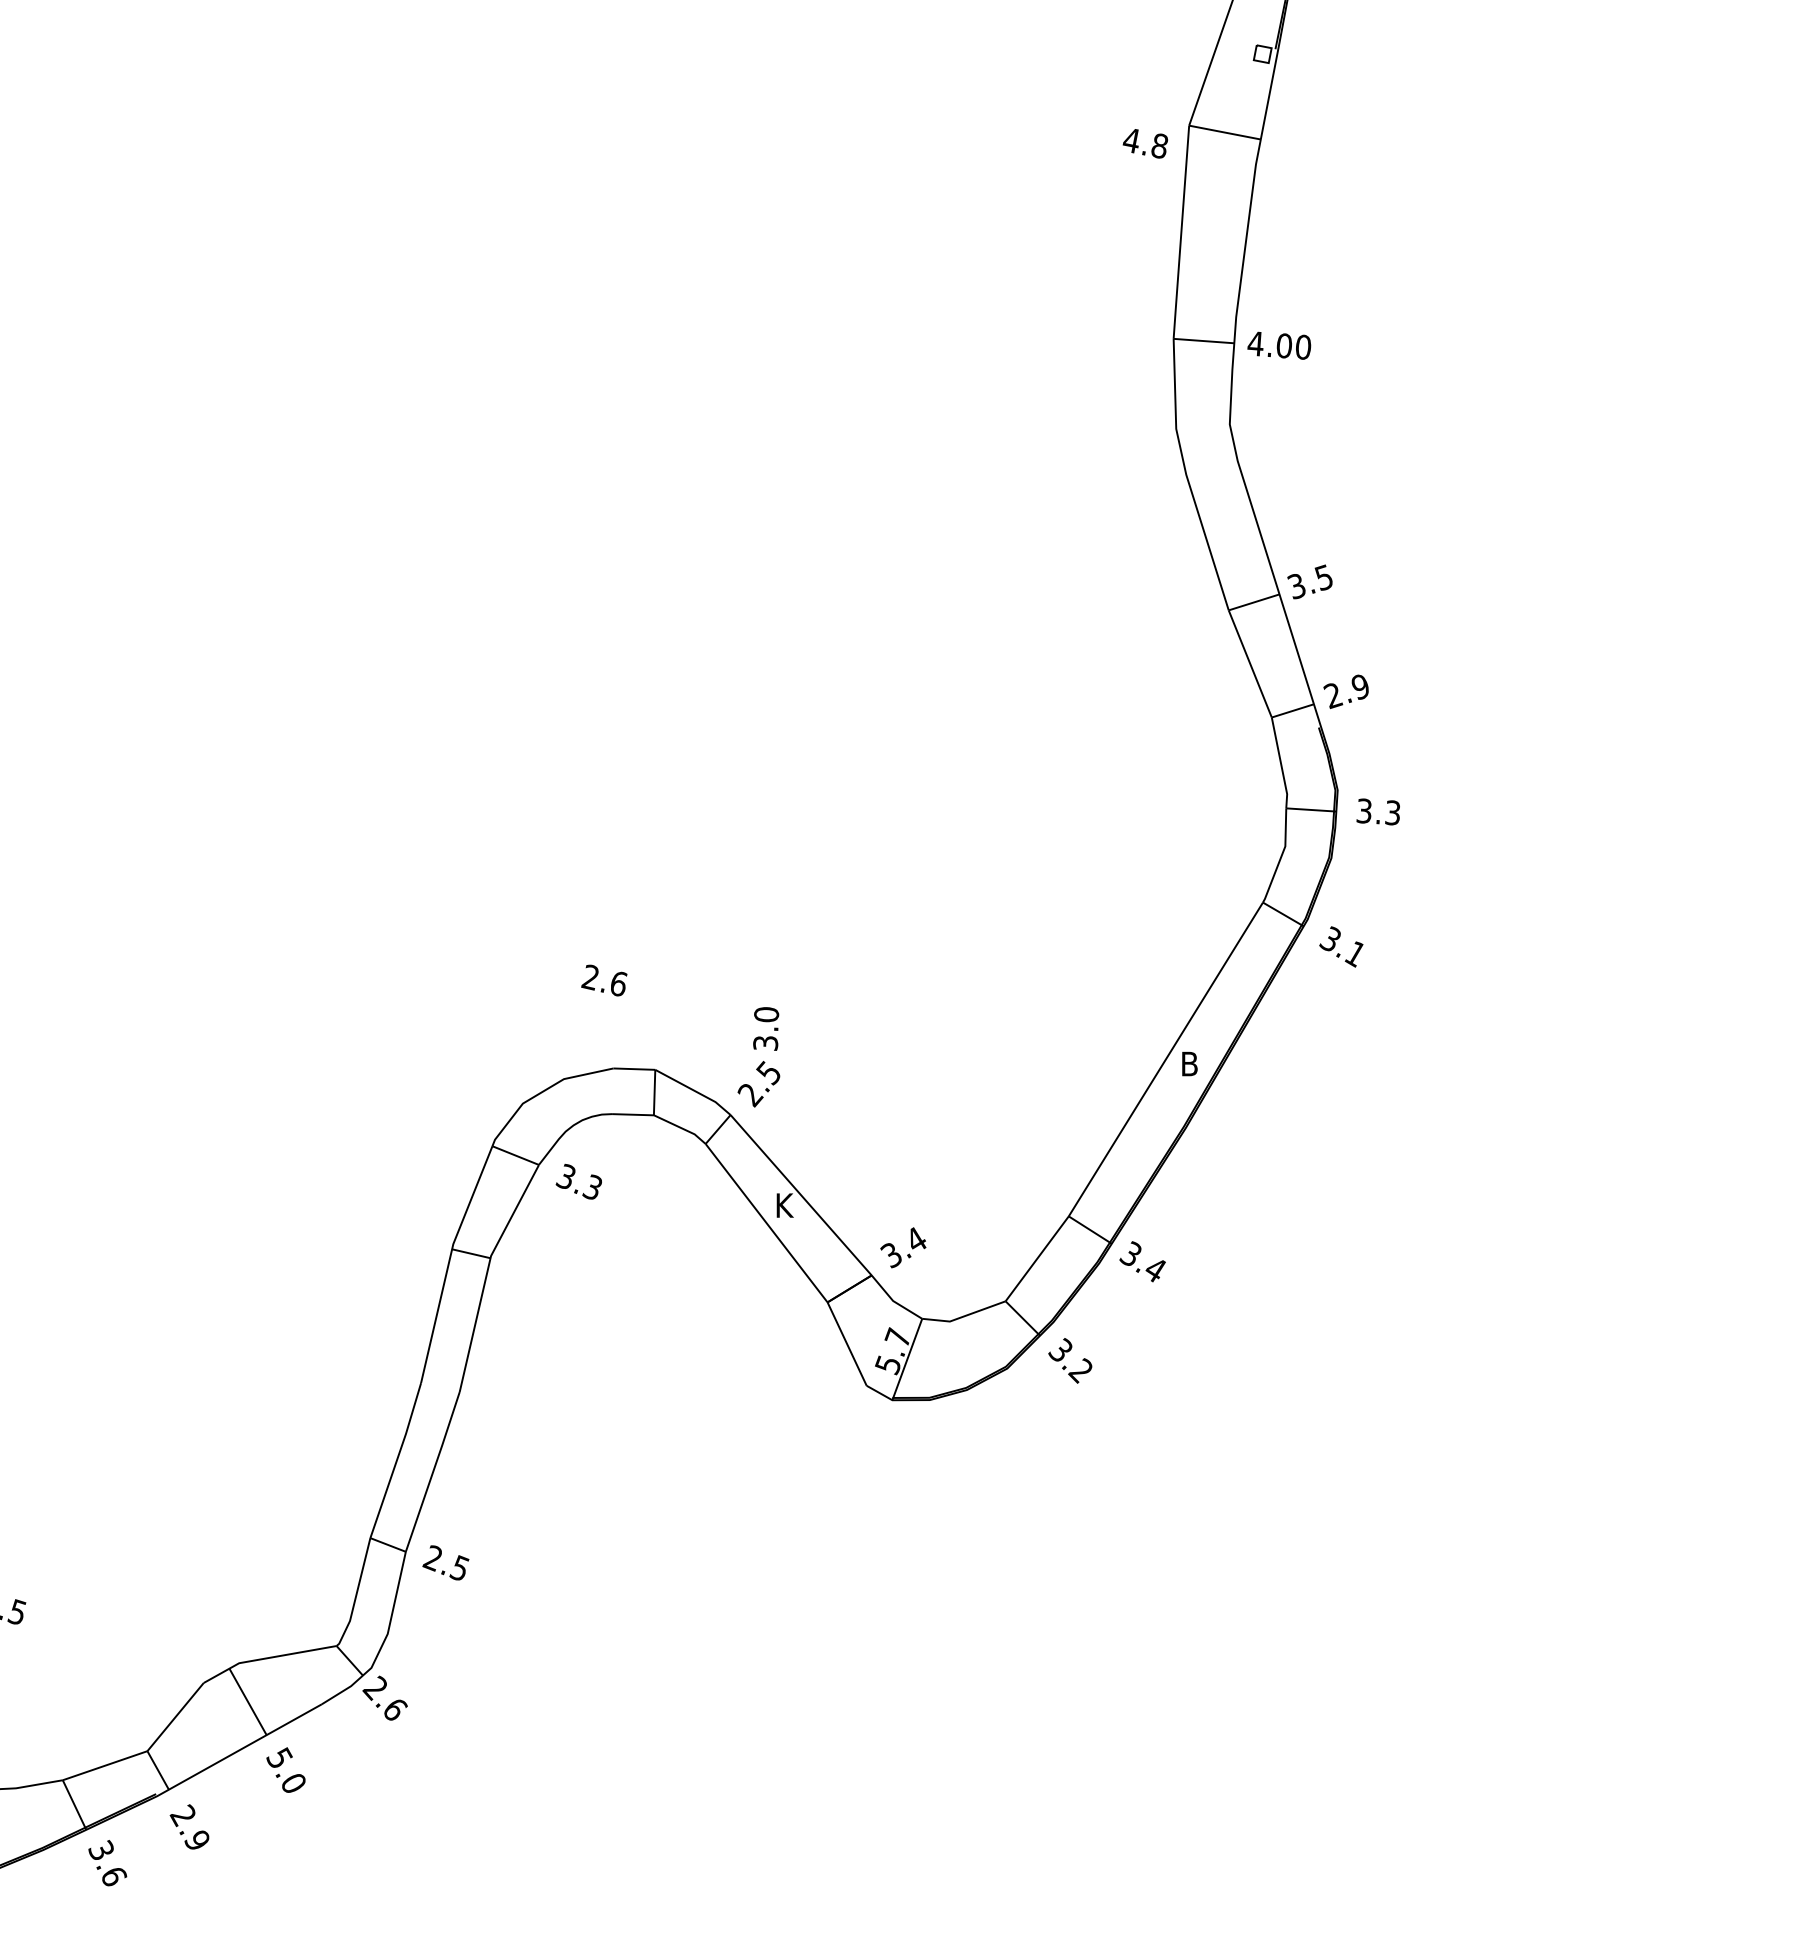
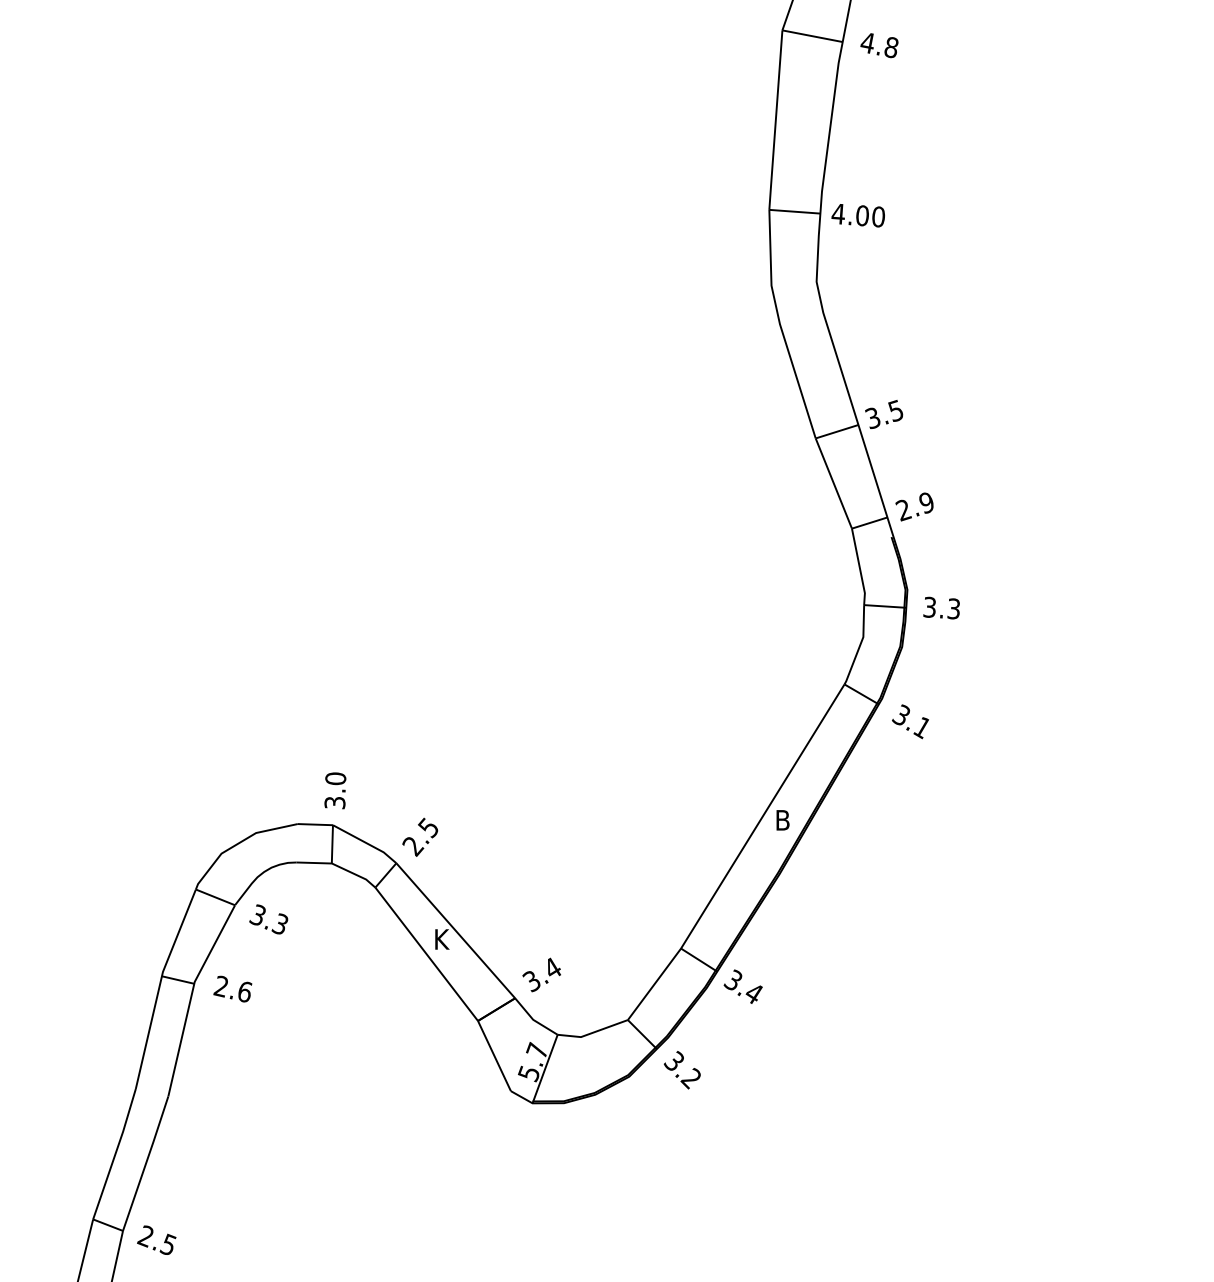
text: (1144, 143) -> (878, 45), moved
text: (604, 980) -> (232, 989), moved
text: (766, 1028) -> (335, 790), moved

